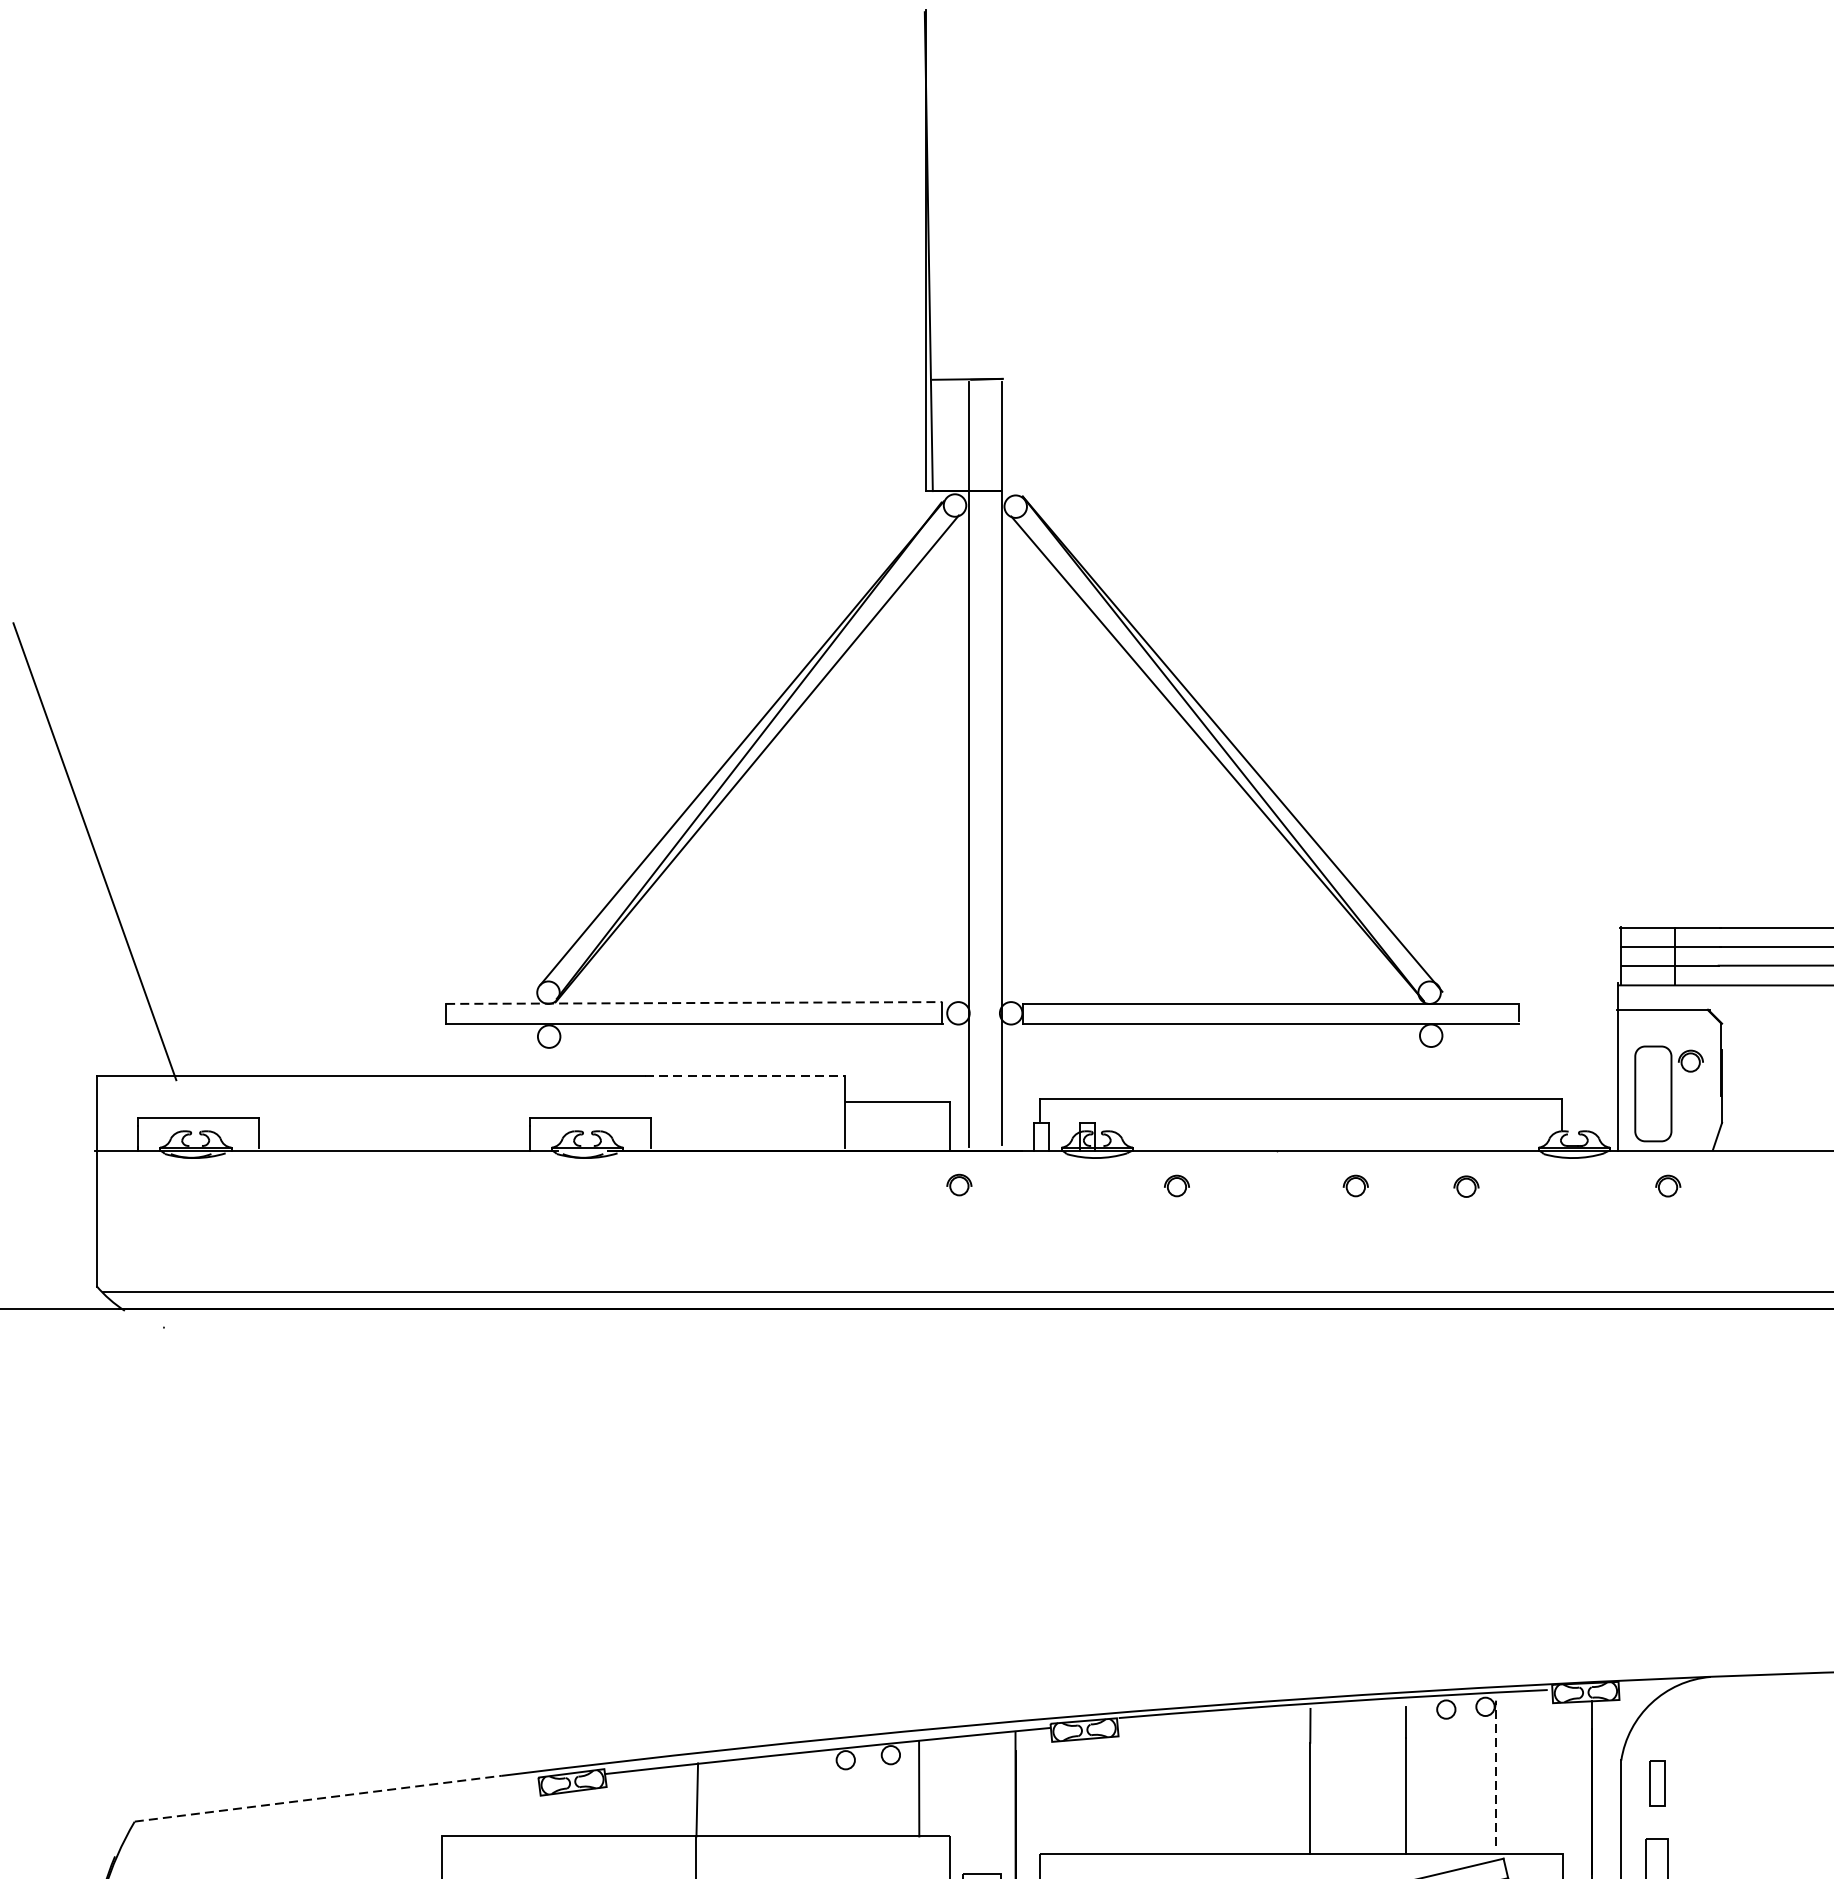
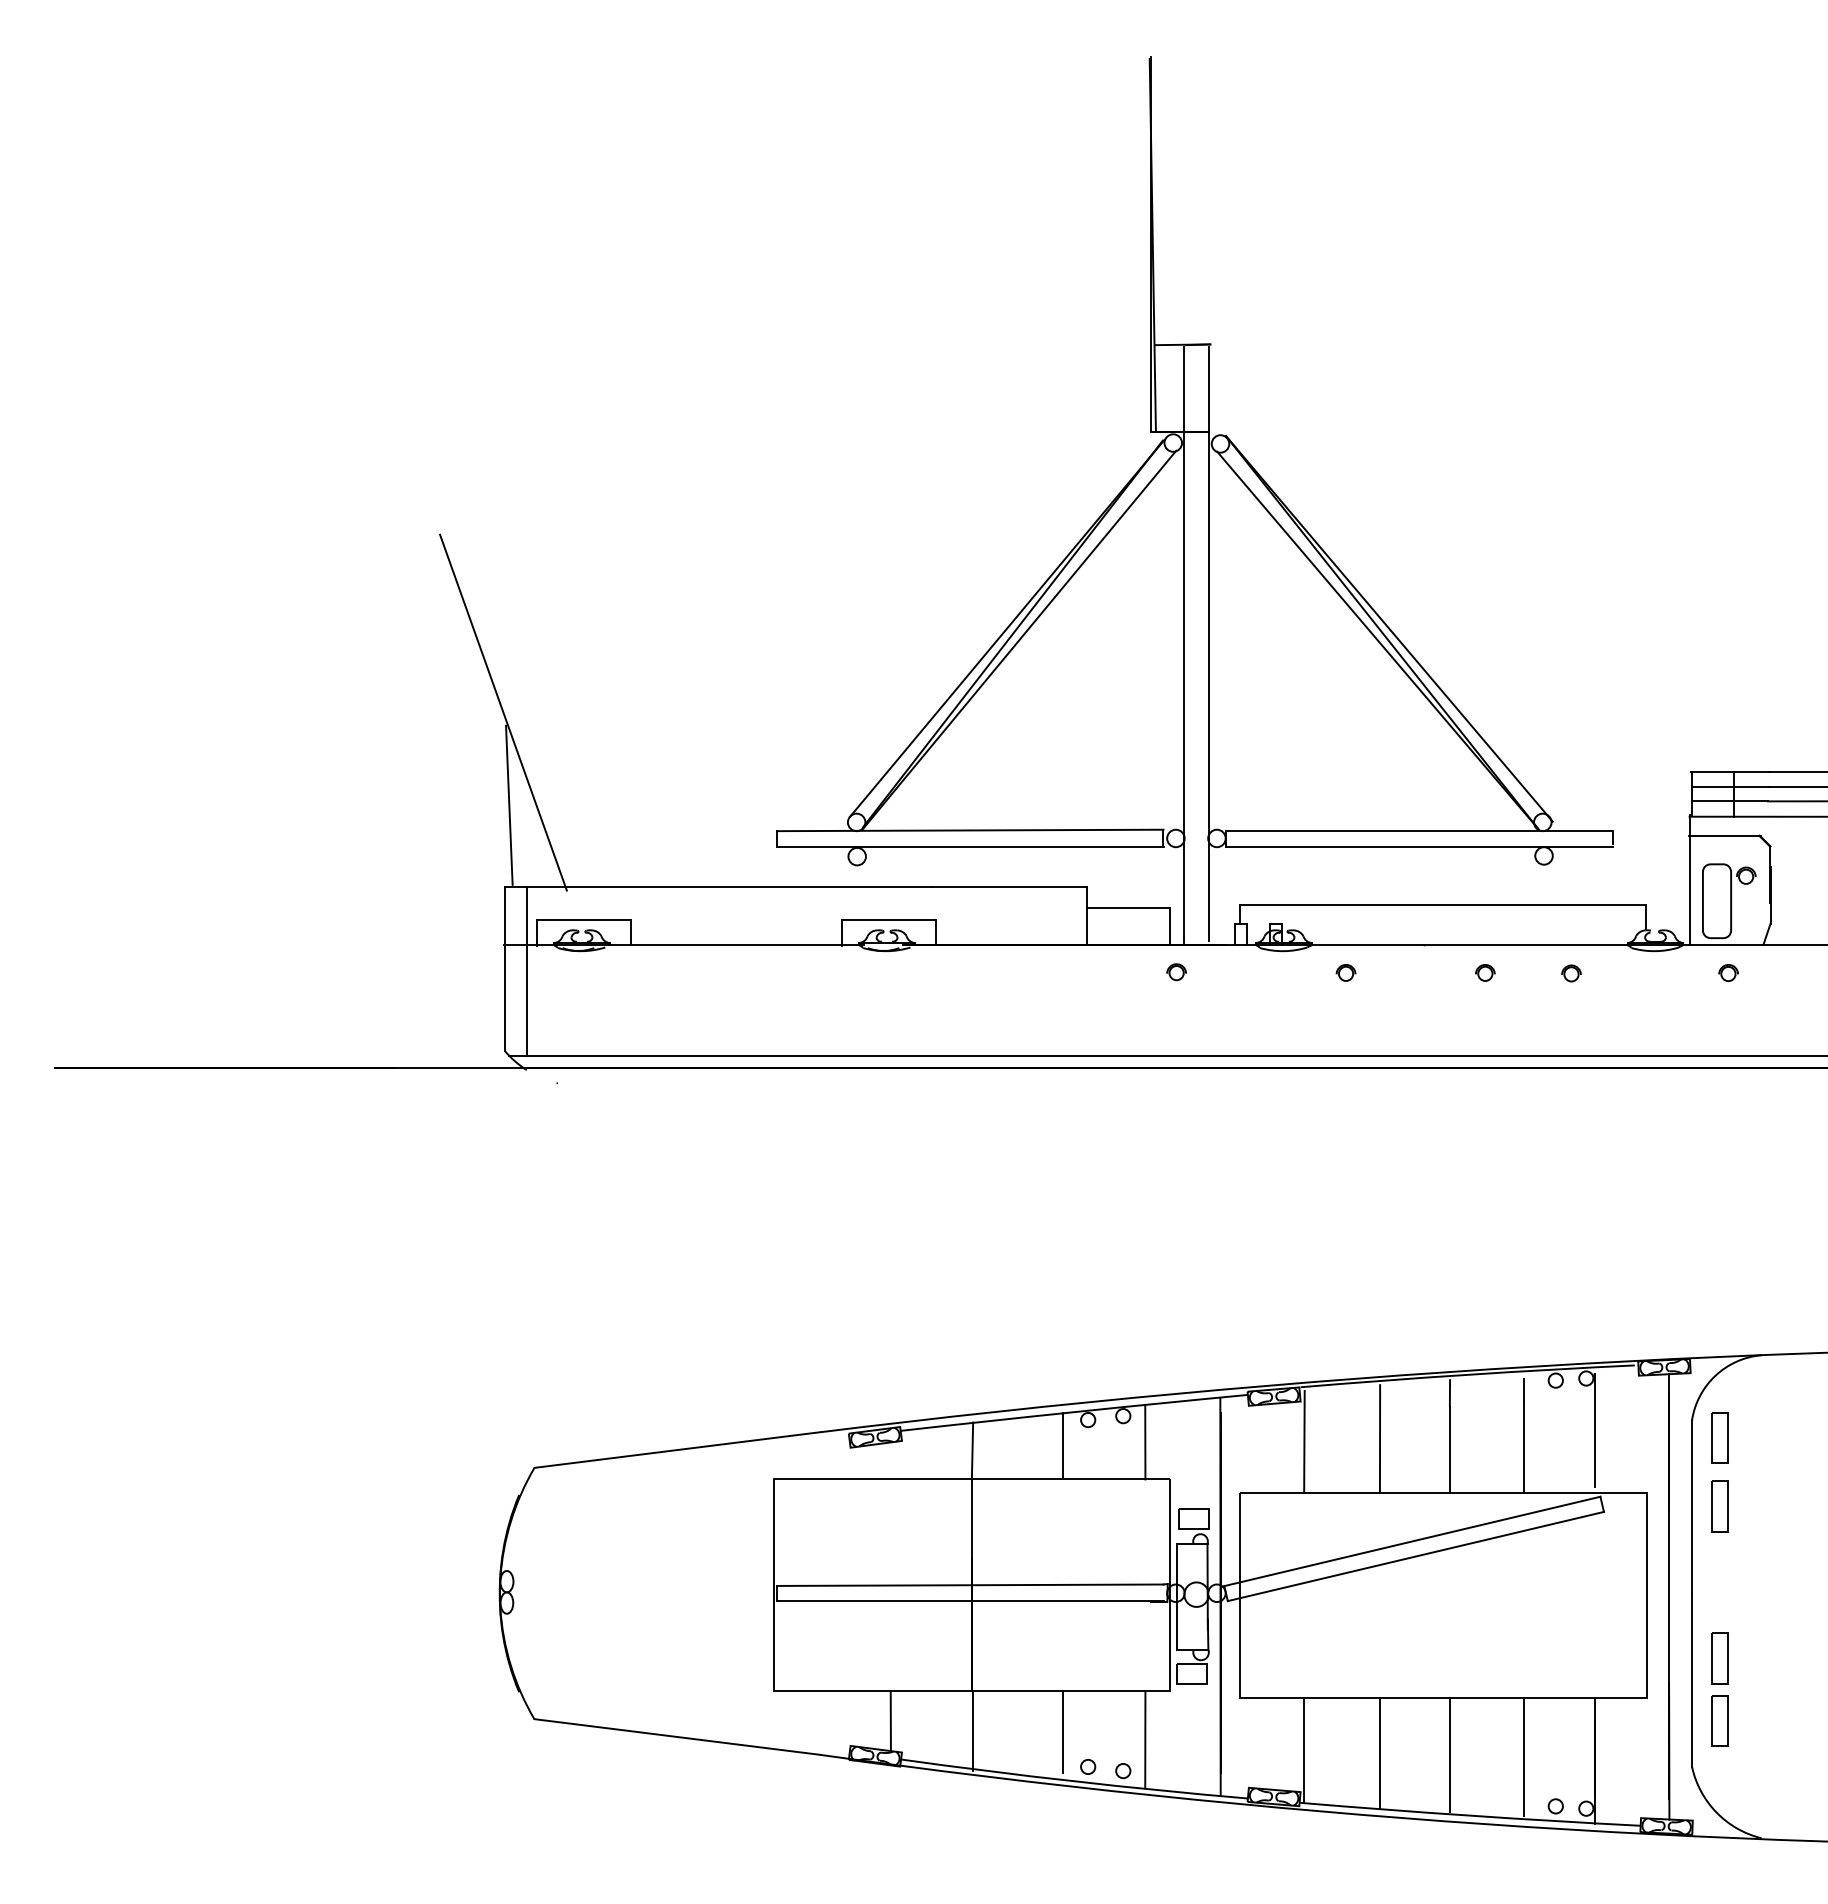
line: (102, 969) -> (509, 804), added
line: (694, 1003) -> (970, 830), dashed -> solid
line: (744, 1074) -> (1009, 886), dashed -> solid
line: (125, 1182) -> (527, 970), added
line: (1496, 1773) -> (1594, 1430), dashed -> solid
part: (1656, 1782) -> (1719, 1437), size x1.43
line: (1219, 1783) -> (1379, 1438), added
line: (1123, 1787) -> (1304, 1441), added
line: (812, 1792) -> (1062, 1445), added
line: (318, 1799) -> (677, 1450), dashed -> solid

